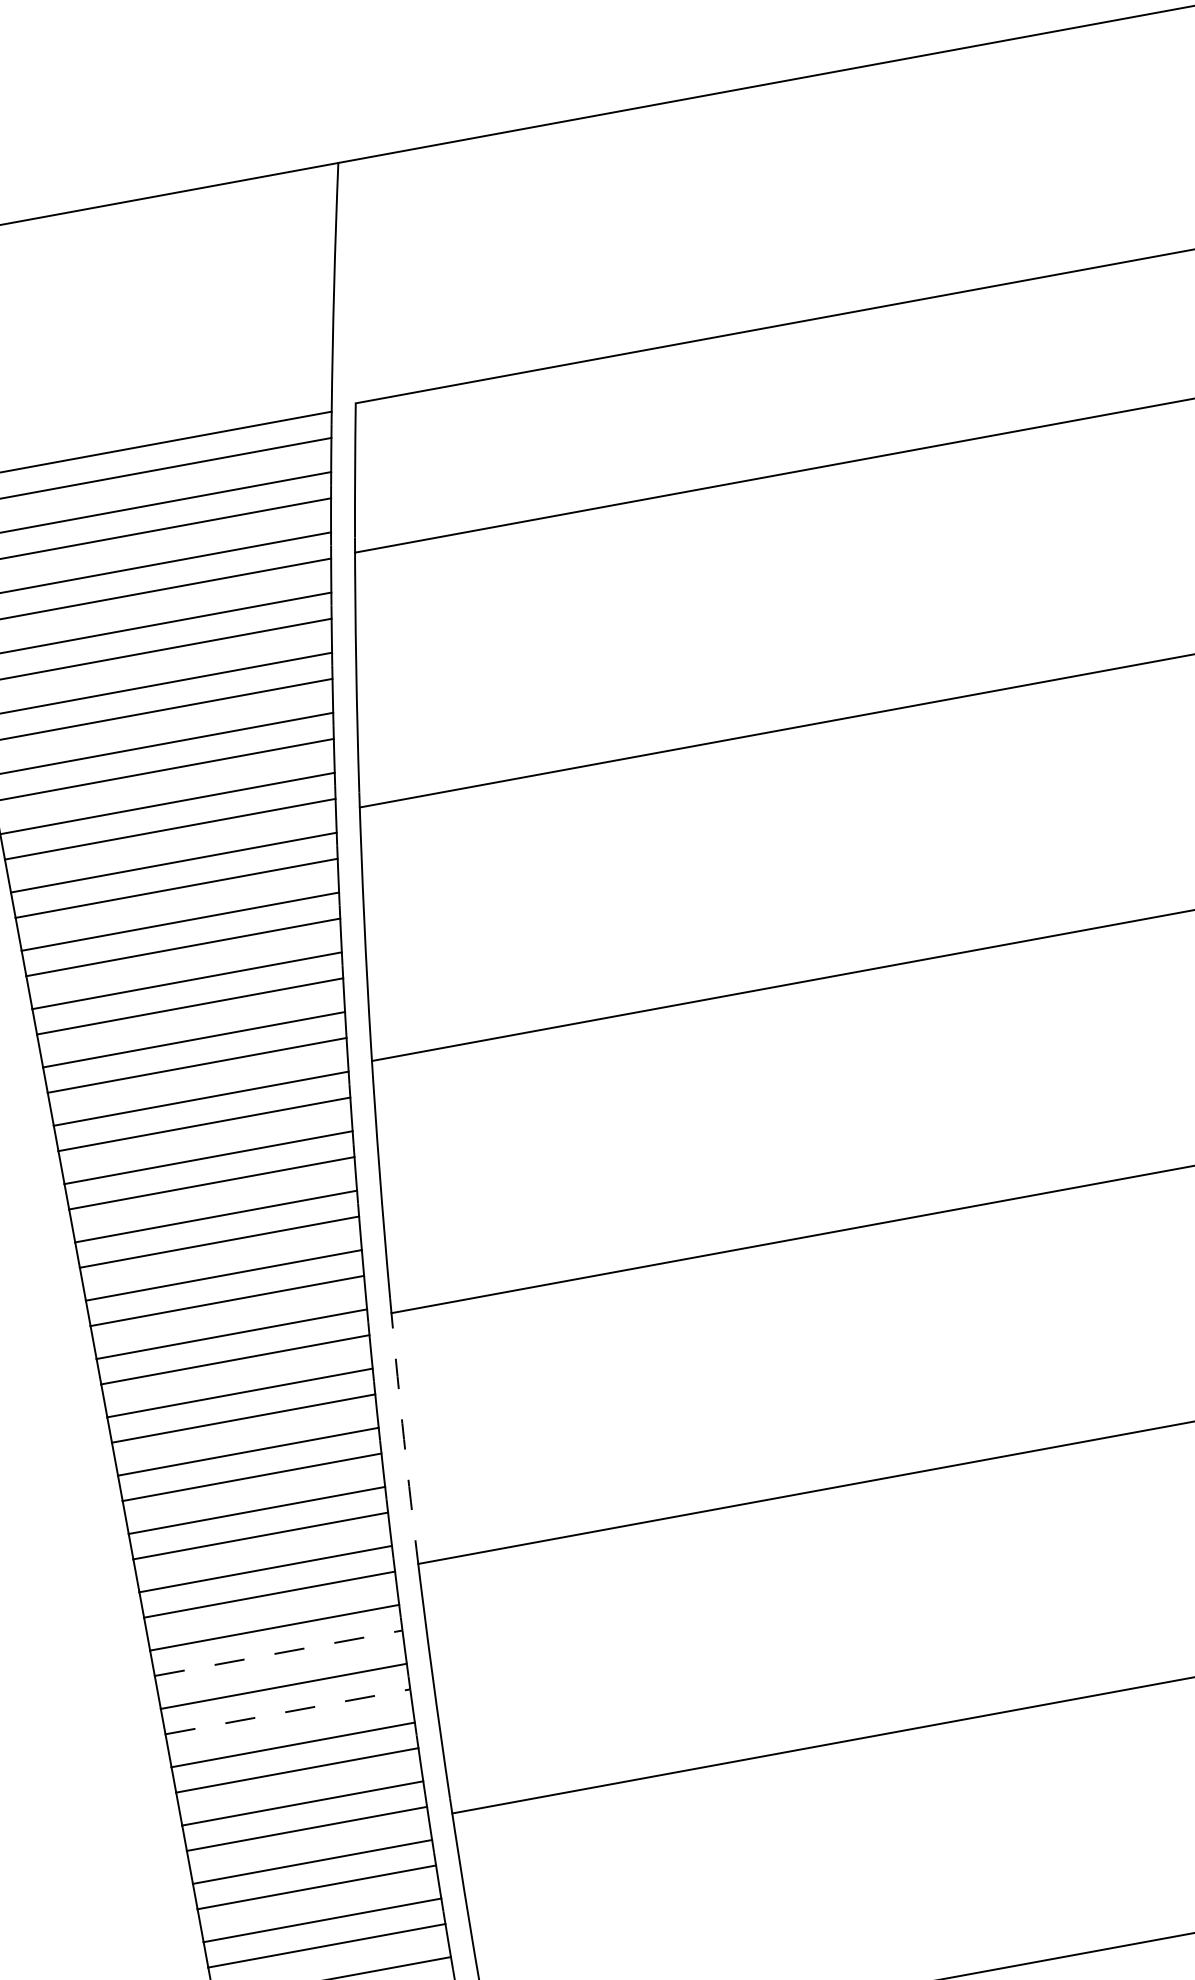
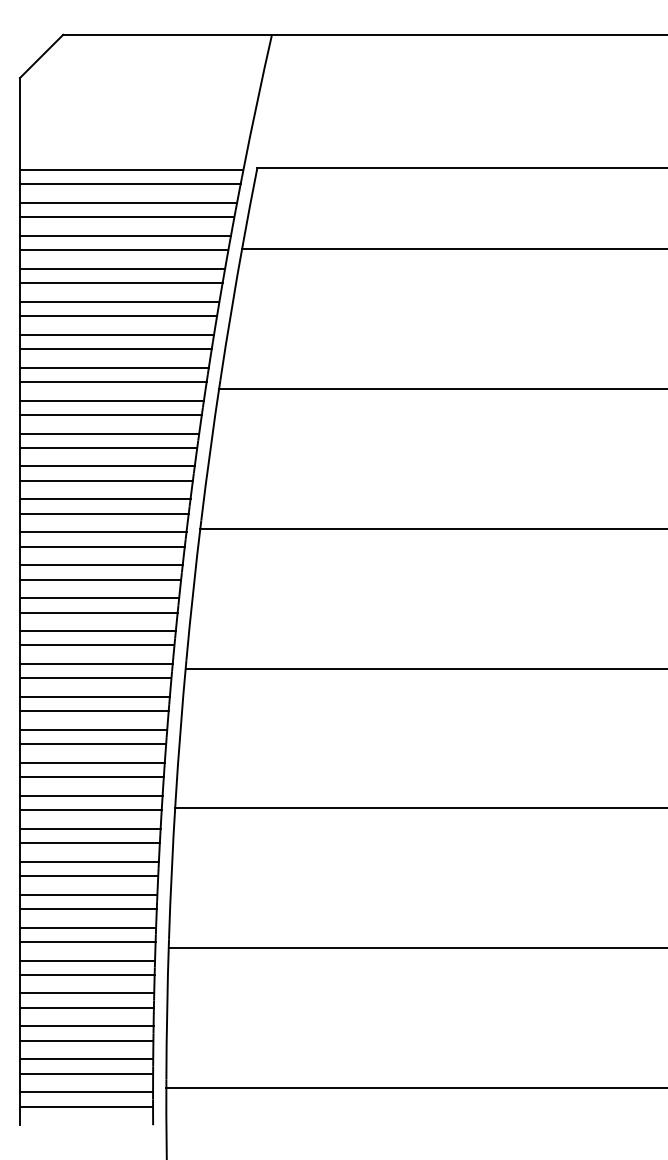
arc: (402, 1424) -> (180, 730), dashed -> solid
line: (278, 1654) -> (89, 843), dashed -> solid
line: (288, 1712) -> (89, 876), dashed -> solid

